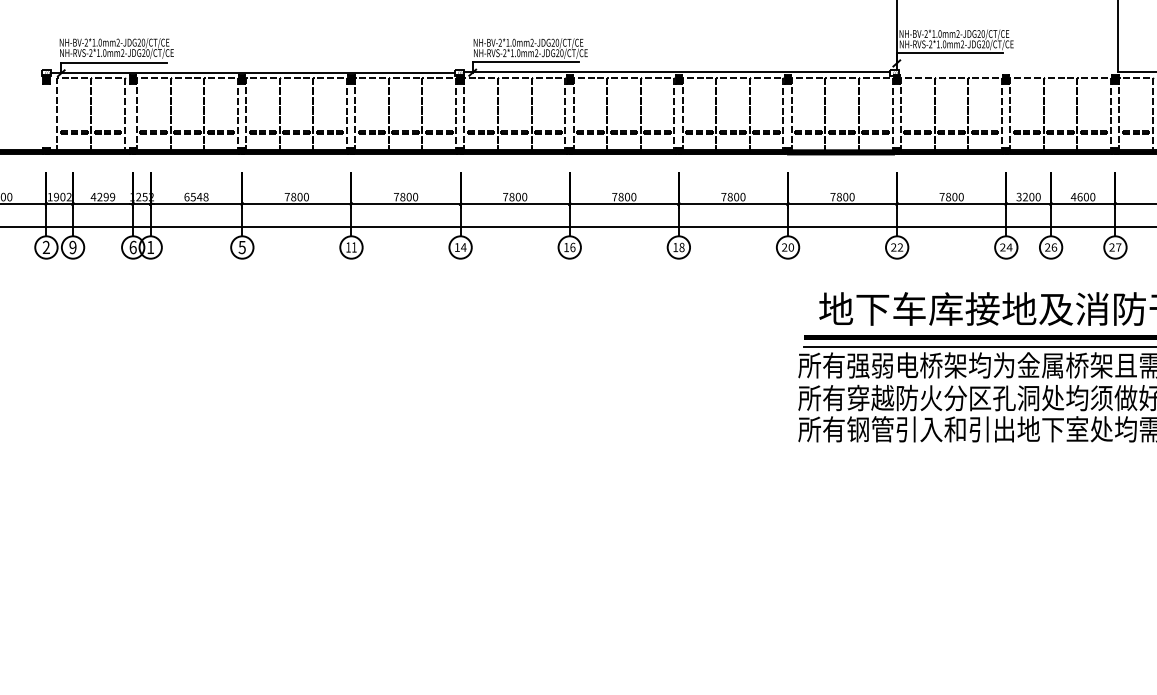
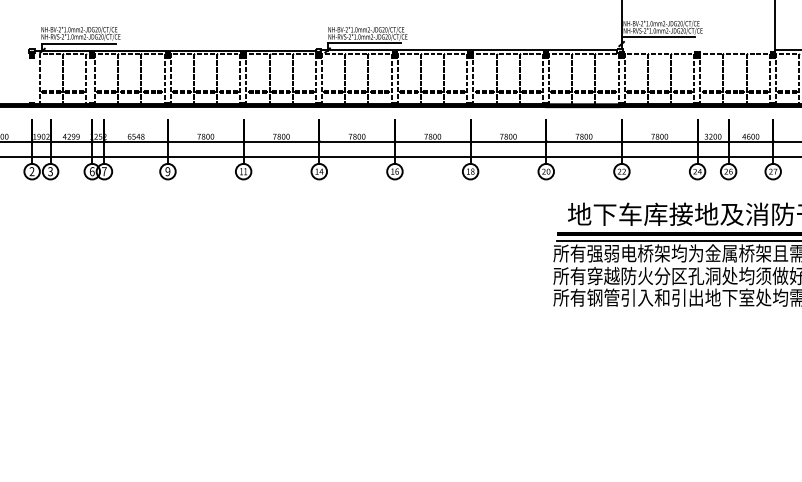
text: (72, 247) -> (50, 171), 9 -> 3
text: (150, 247) -> (104, 171), 1 -> 7
text: (241, 247) -> (167, 171), 5 -> 9

